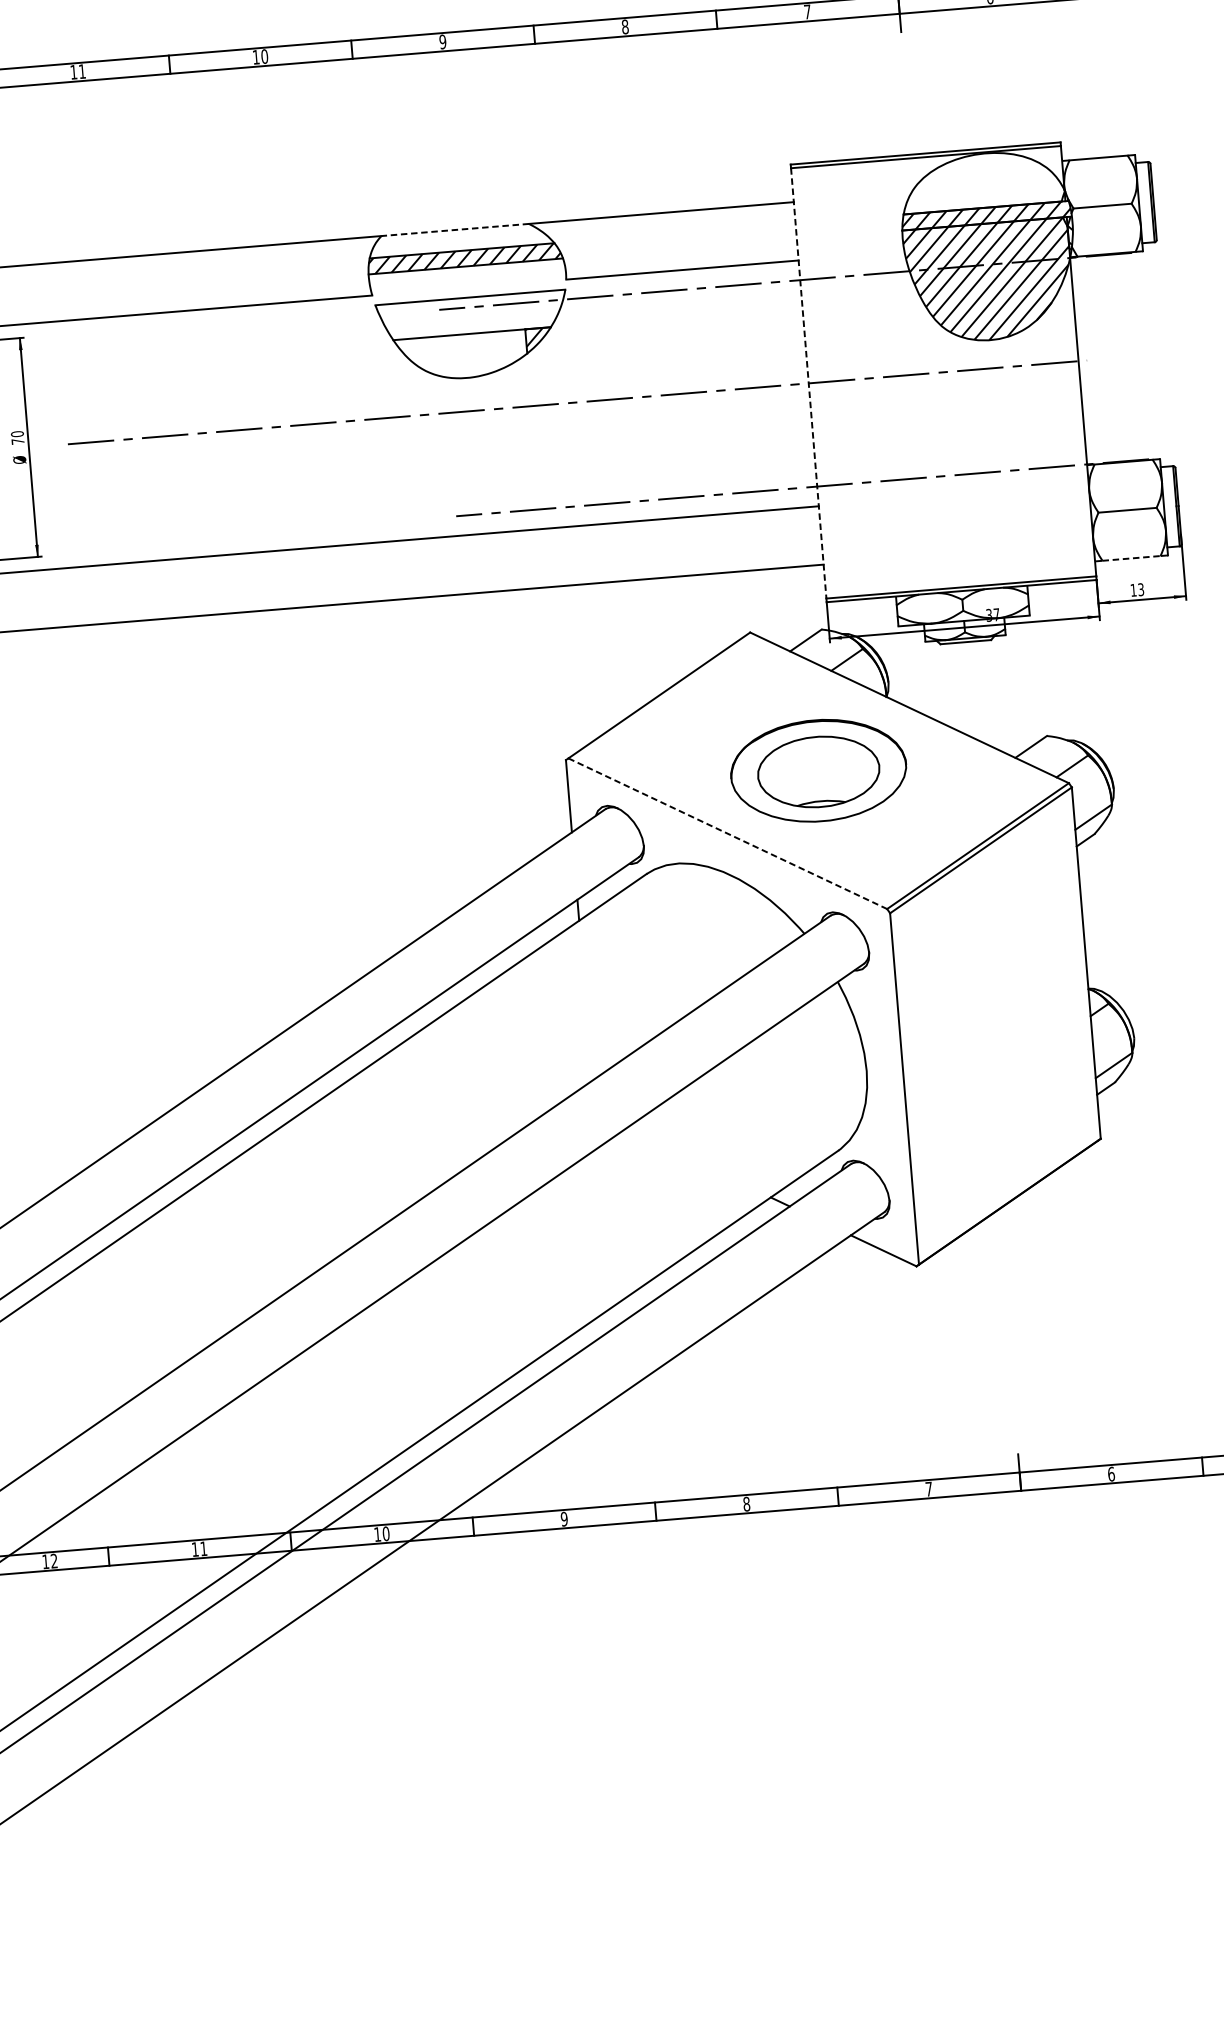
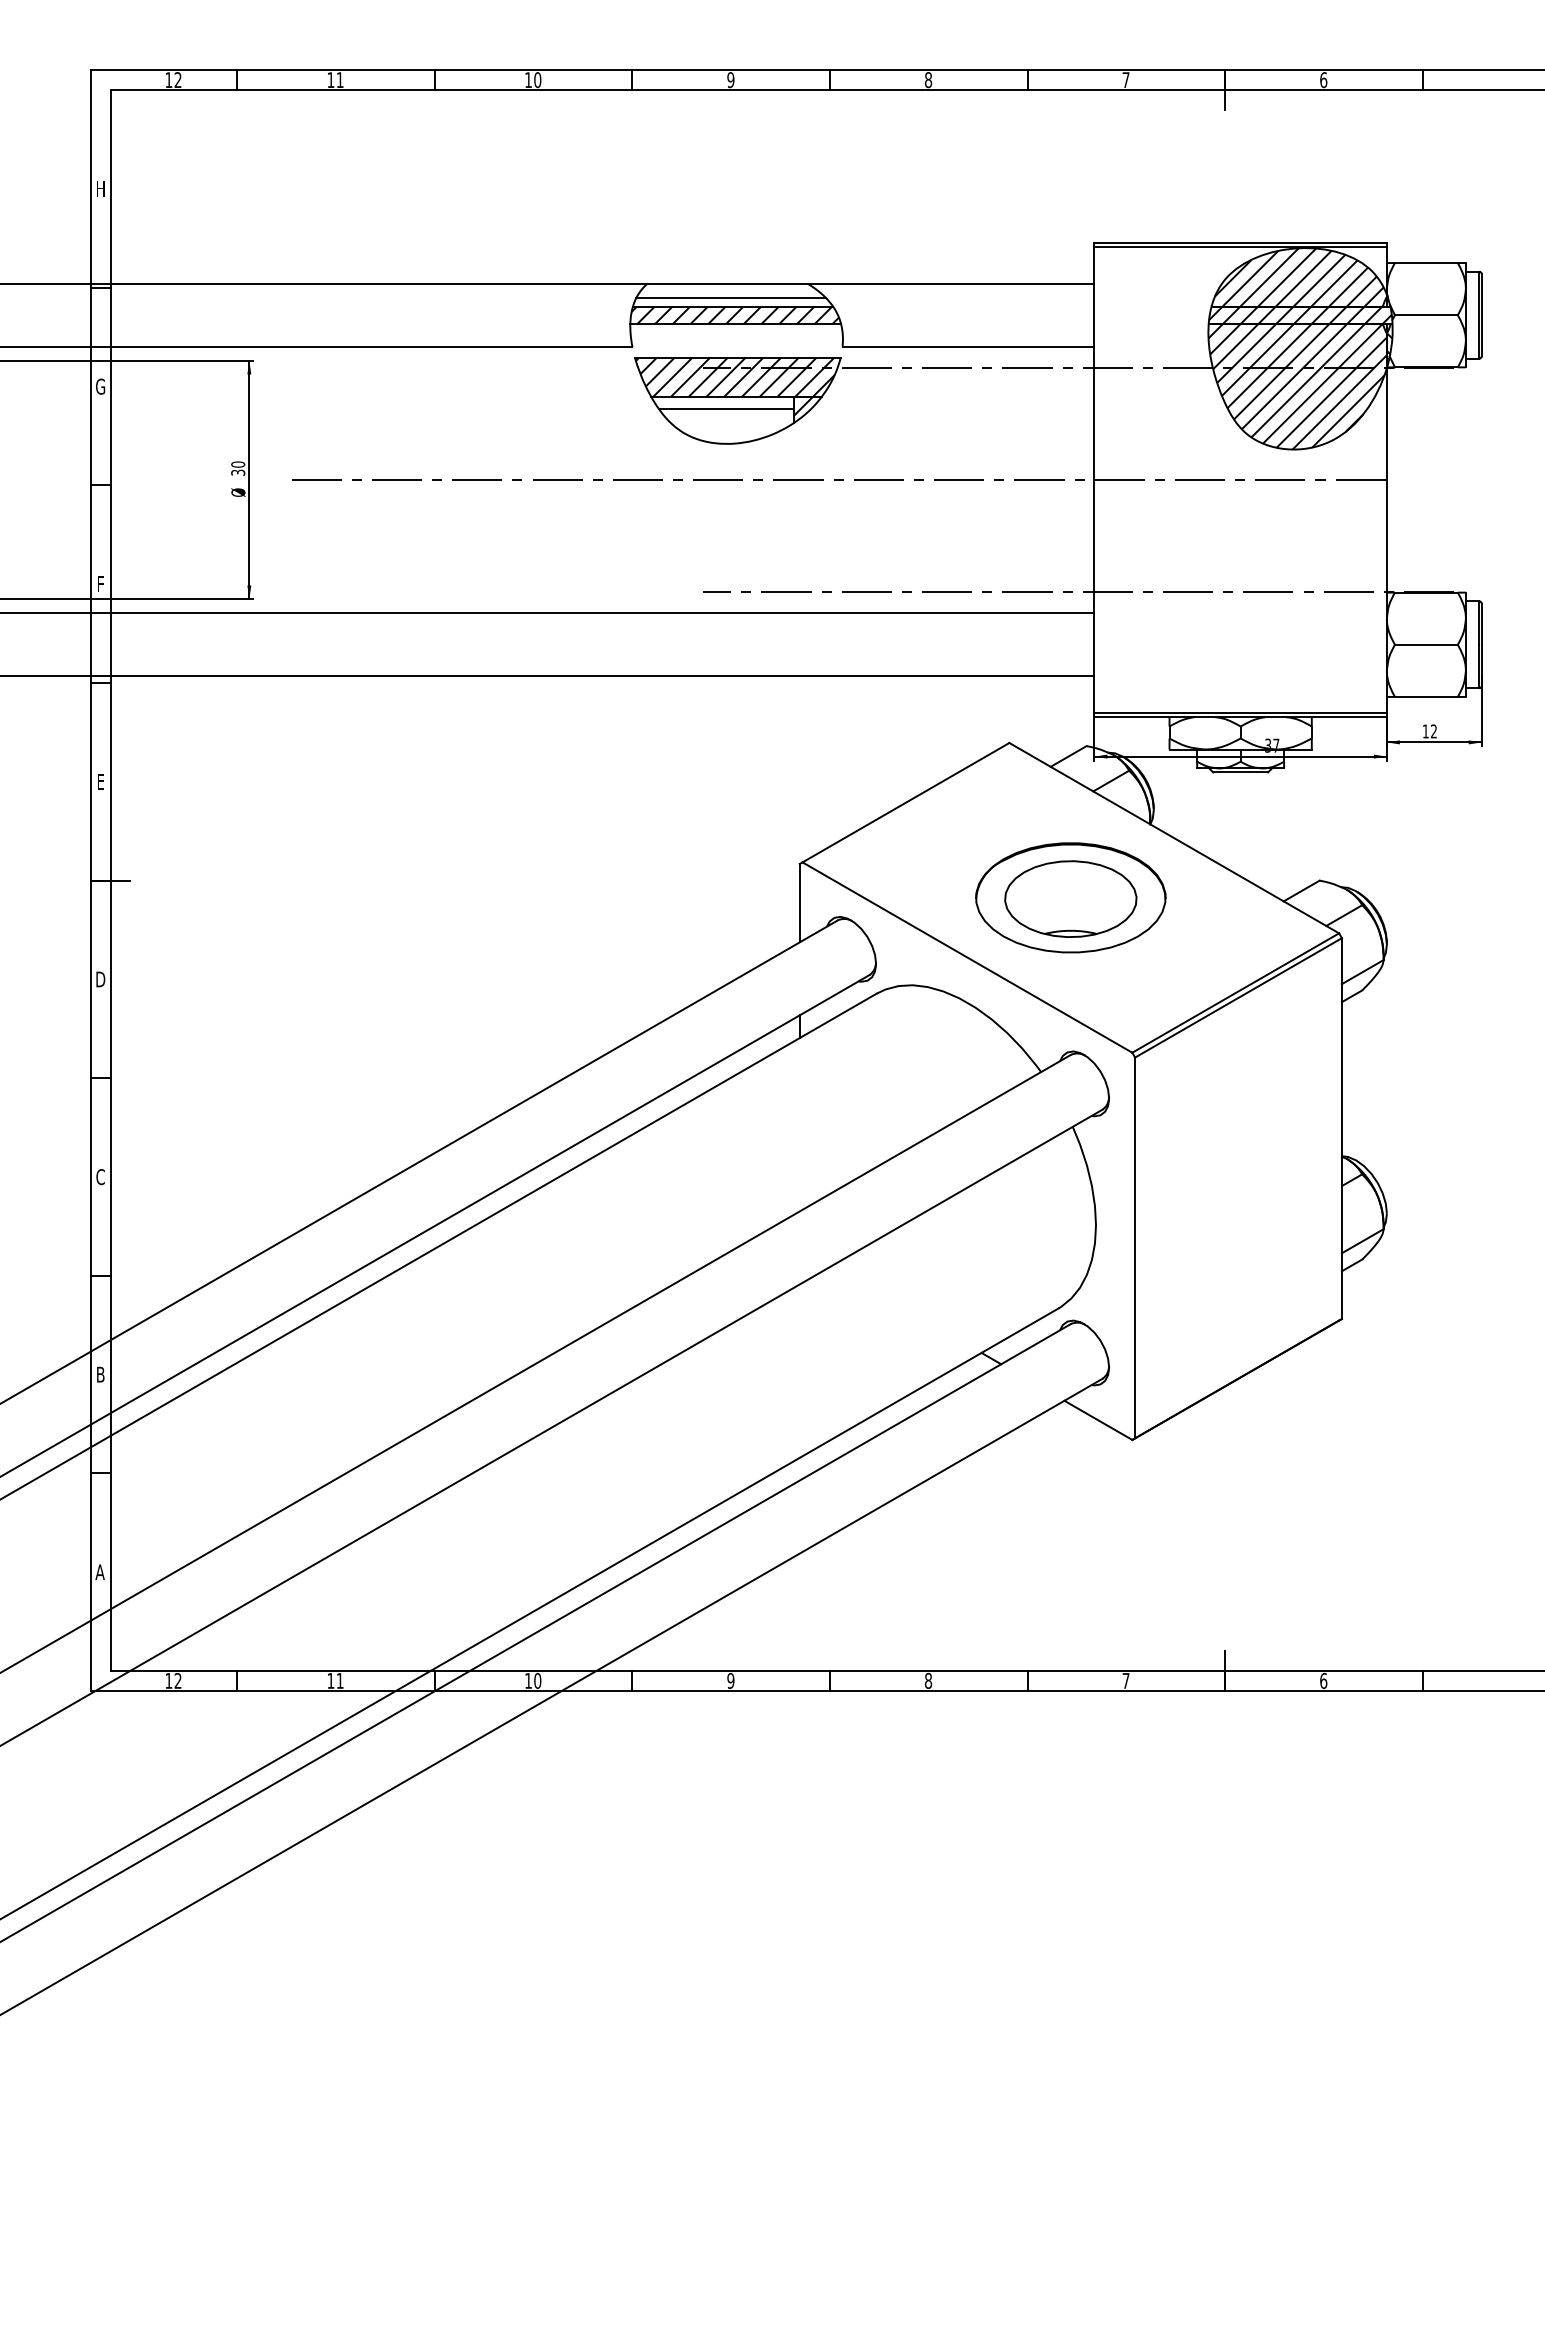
hatch: (982, 180) -> (1299, 277), added
line: (455, 229) -> (727, 283), dashed -> solid
line: (459, 243) -> (730, 298), added
hatch: (468, 315) -> (734, 376), added
line: (463, 345) -> (726, 408), added
line: (808, 383) -> (1094, 480), dashed -> solid
text: (18, 441) -> (238, 472), 70 -> 30
line: (1131, 557) -> (1426, 696), dashed -> solid
text: (1140, 589) -> (1433, 731), 13 -> 12
line: (727, 833) -> (967, 957), dashed -> solid

